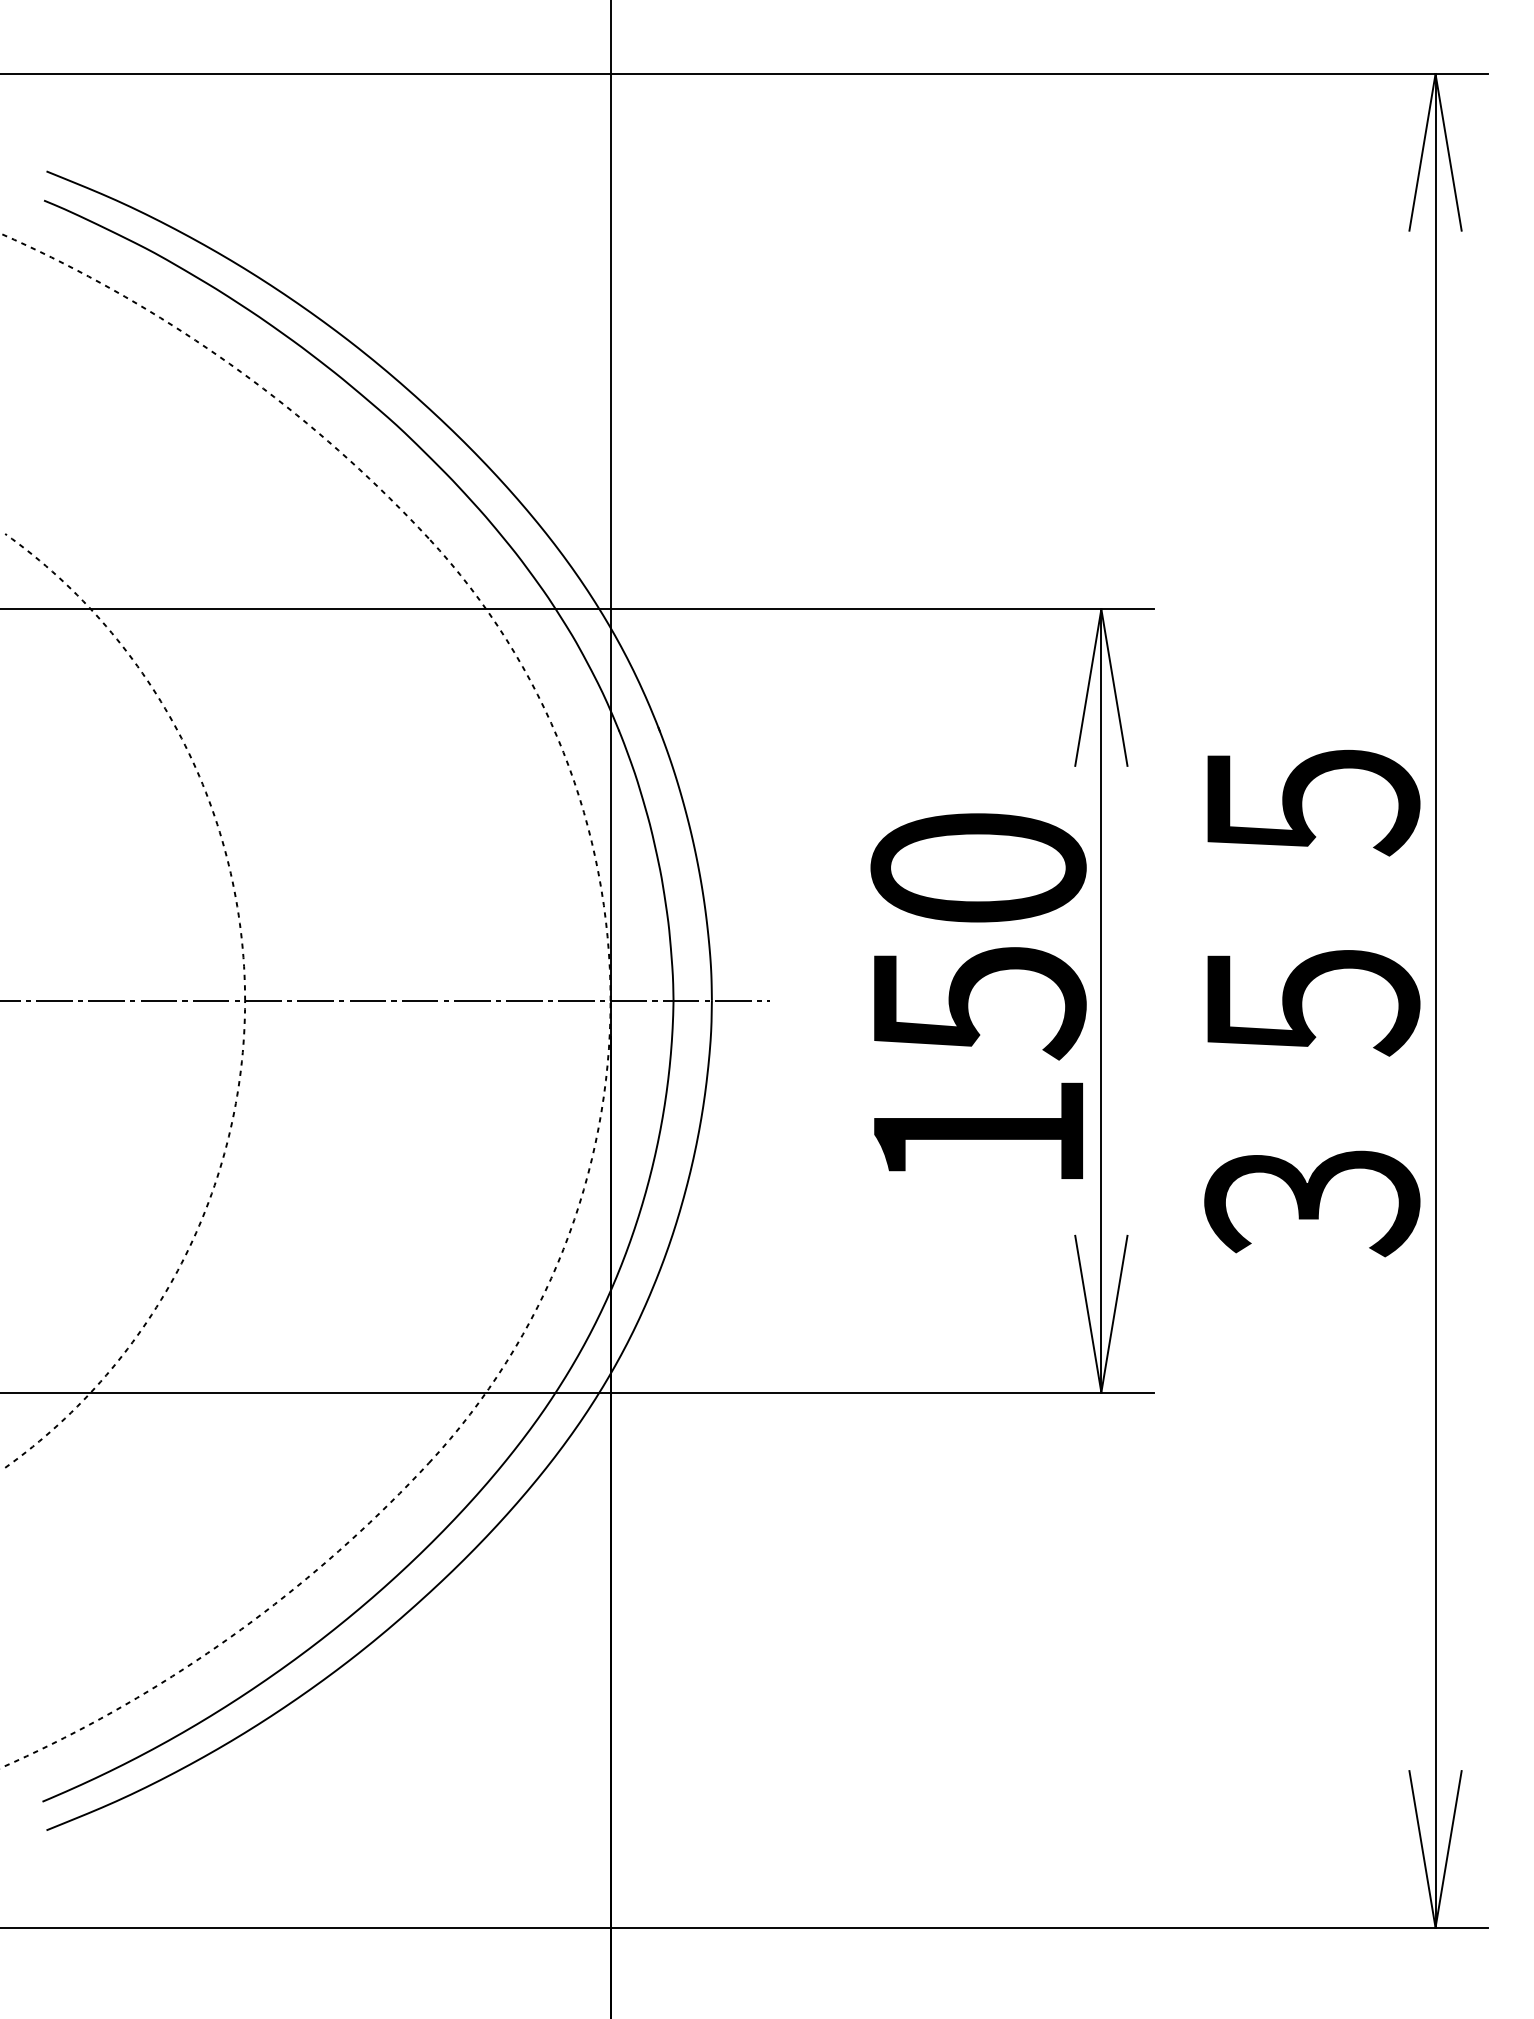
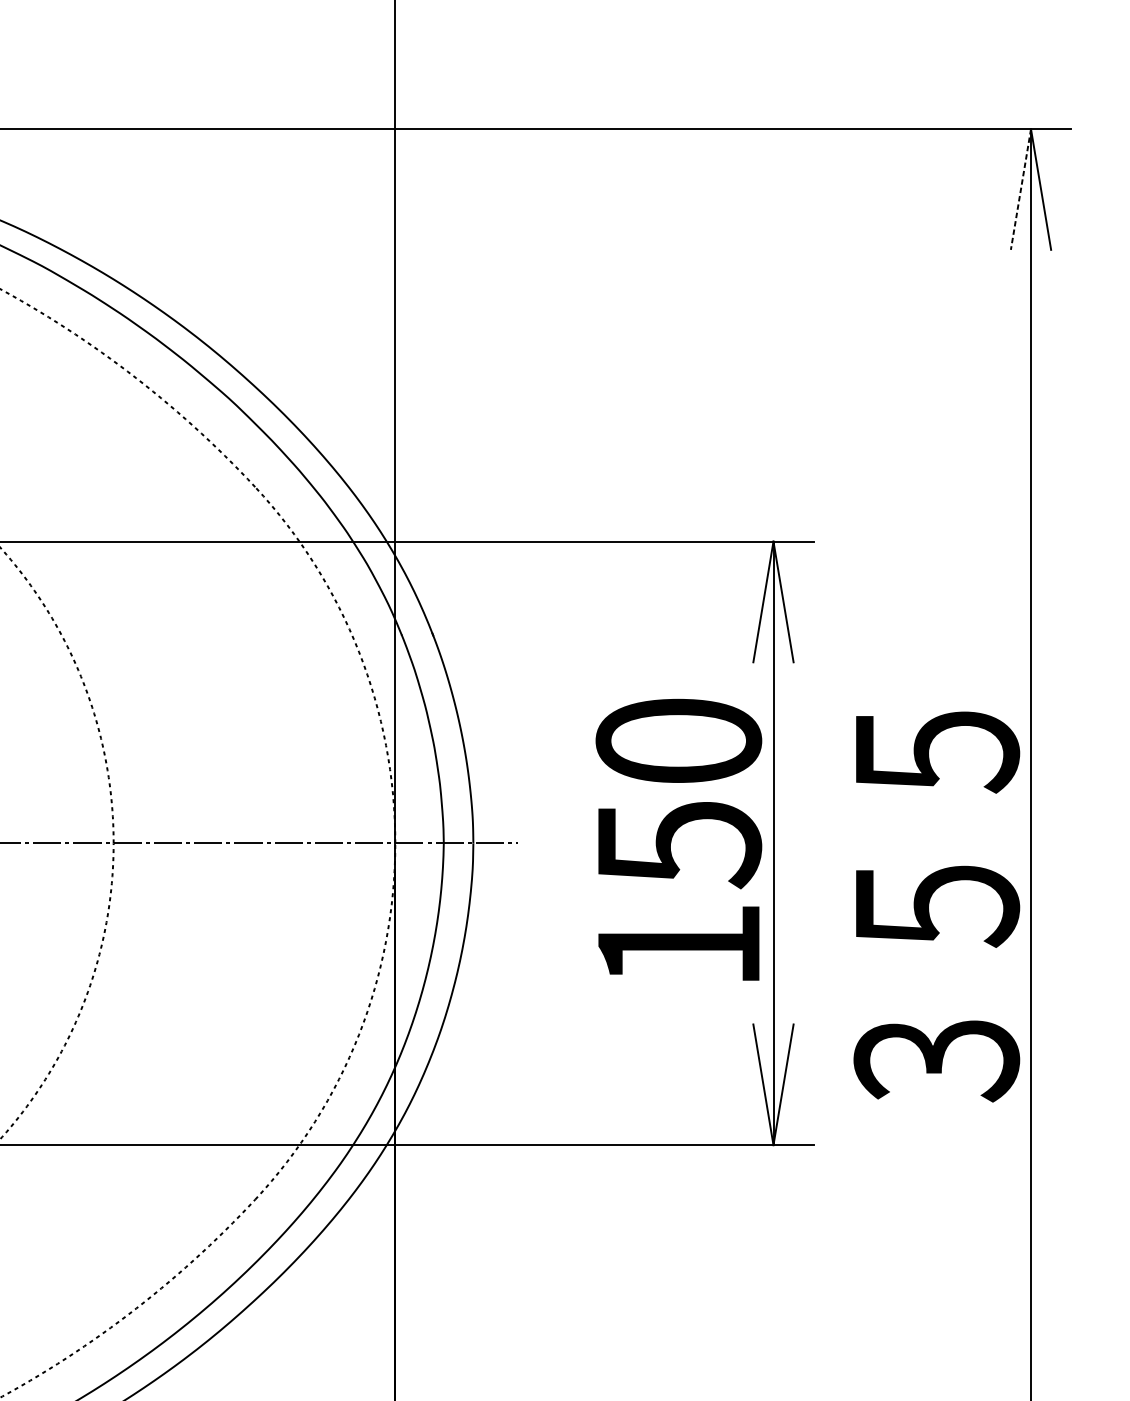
line: (1422, 152) -> (1020, 189), solid -> dashed
text: (1312, 1003) -> (936, 907), moved

